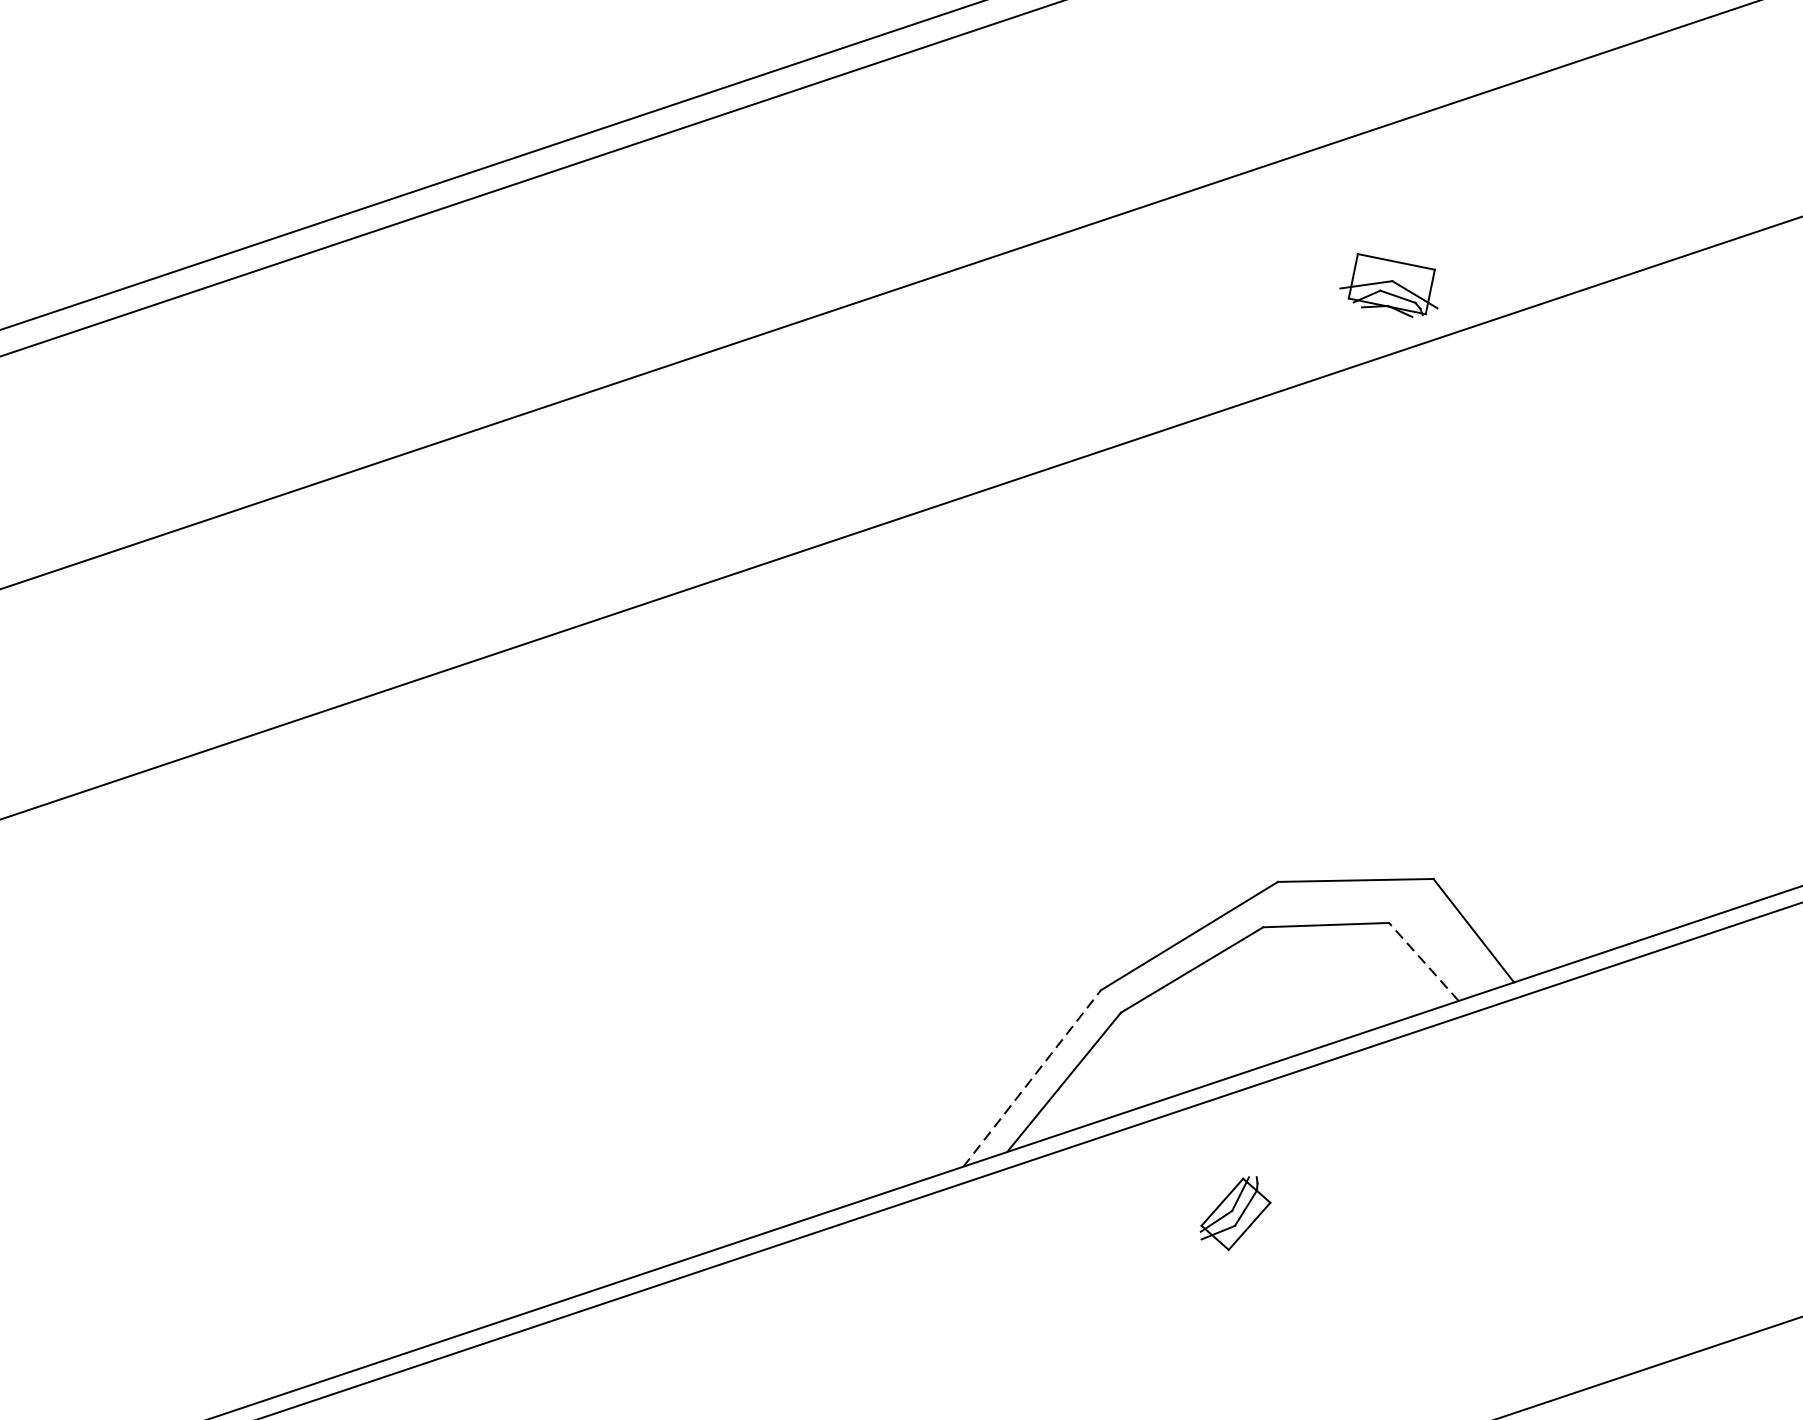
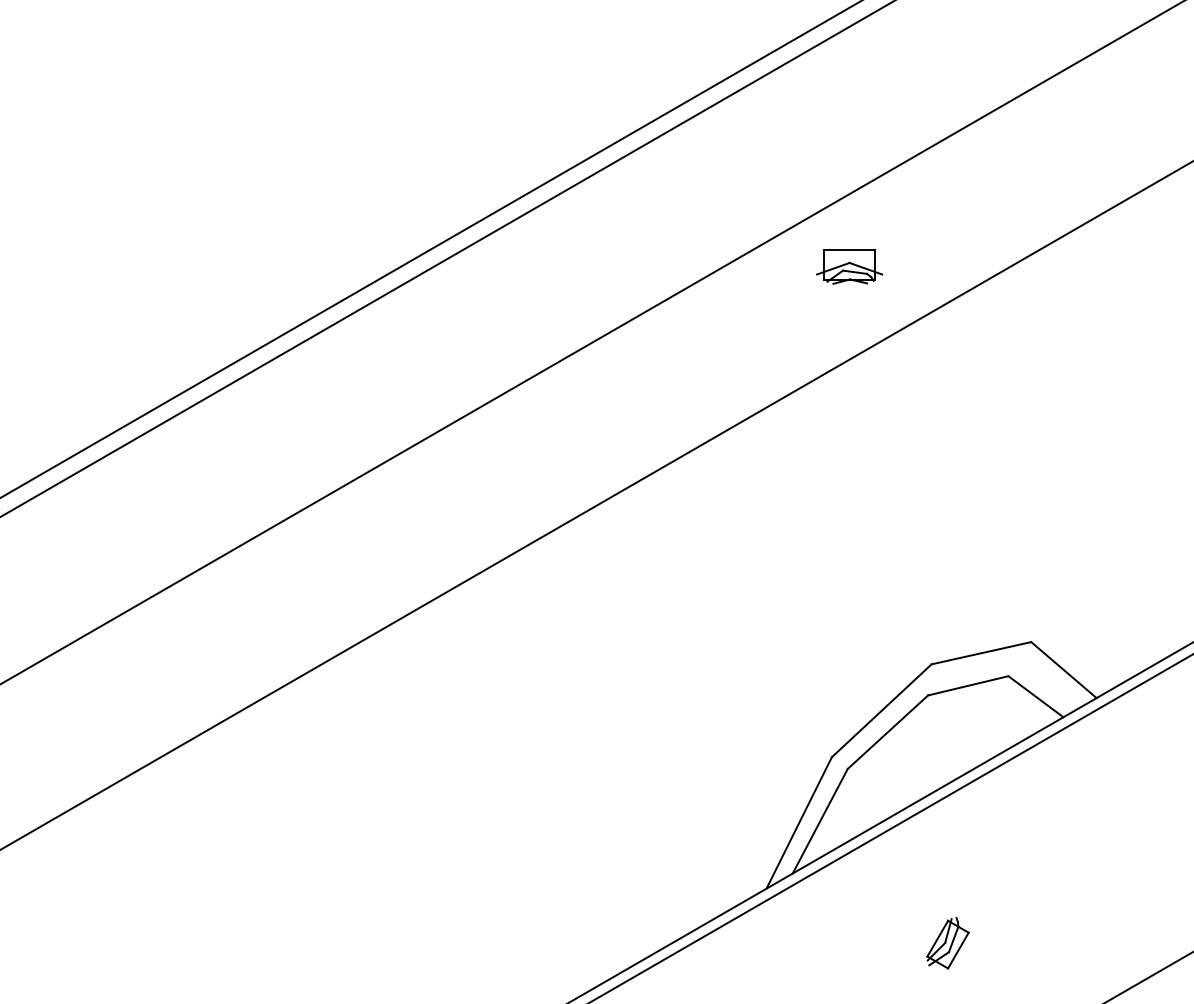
part: (1391, 286) -> (849, 266), moved
line: (1423, 961) -> (1035, 696), dashed -> solid
line: (1032, 1077) -> (799, 822), dashed -> solid
part: (1235, 1212) -> (947, 943), moved

